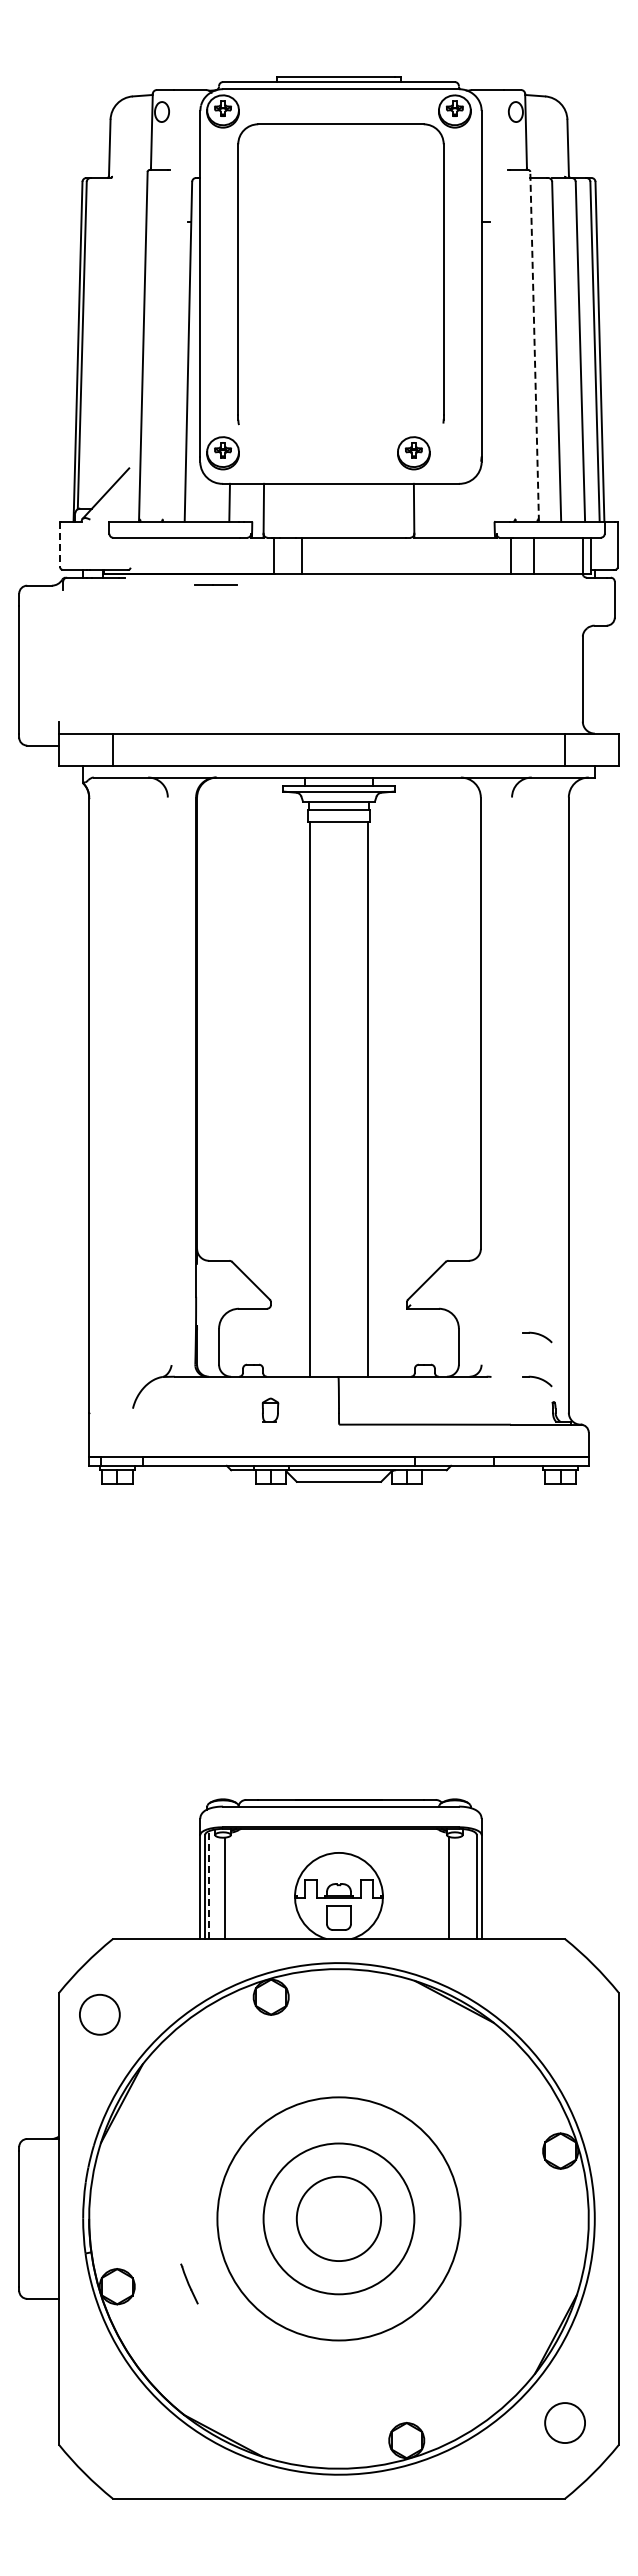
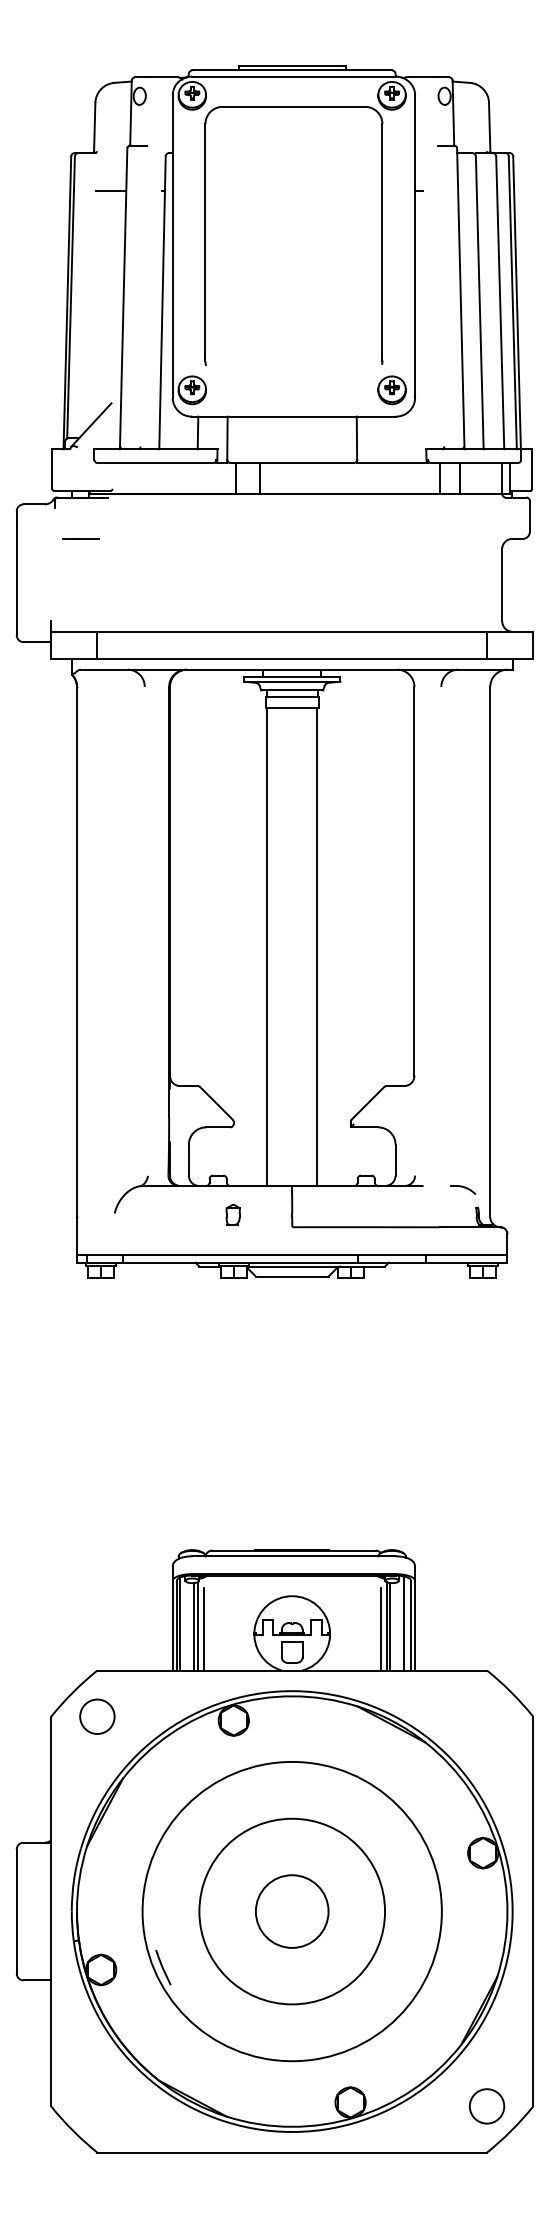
line: (128, 221) -> (110, 190), added
line: (534, 346) -> (460, 298), dashed -> solid
part: (413, 453) -> (391, 390), moved
line: (60, 544) -> (52, 468), dashed -> solid
line: (215, 584) -> (80, 538), moved
part: (537, 1337) -> (463, 1152), removed
line: (468, 1884) -> (403, 1623), added
line: (209, 1885) -> (180, 1624), dashed -> solid
line: (229, 1887) -> (197, 1626), added
line: (452, 1888) -> (390, 1626), added
line: (236, 1891) -> (203, 1629), added
line: (441, 1891) -> (380, 1629), added
circle: (99, 2014) -> (97, 1716), moved
circle: (338, 2218) -> (291, 1911), size x1.43
circle: (338, 2218) -> (291, 1911), size x1.43
circle: (564, 2422) -> (486, 2105), moved

